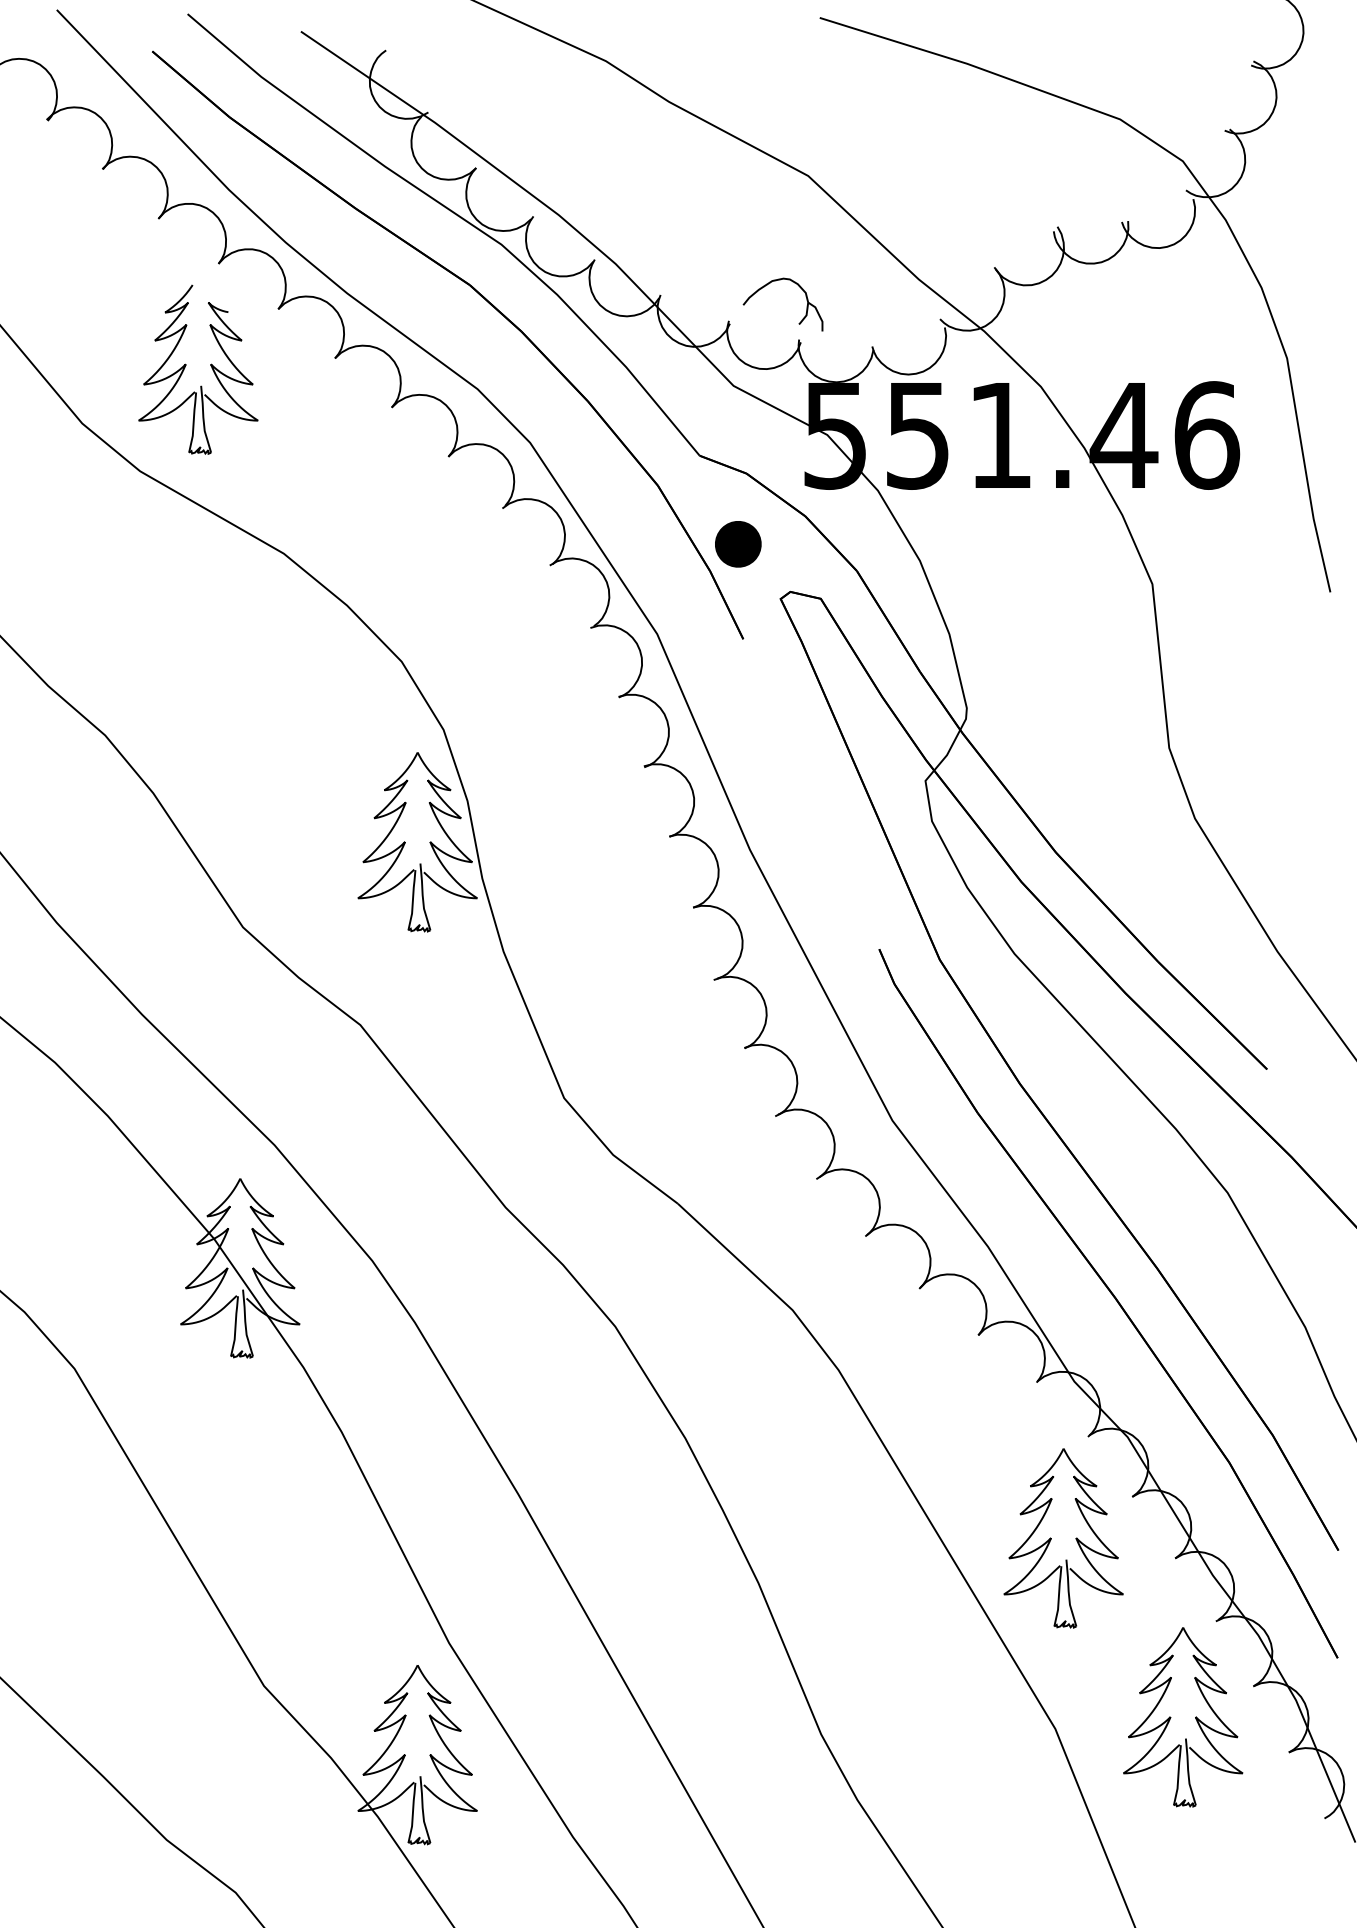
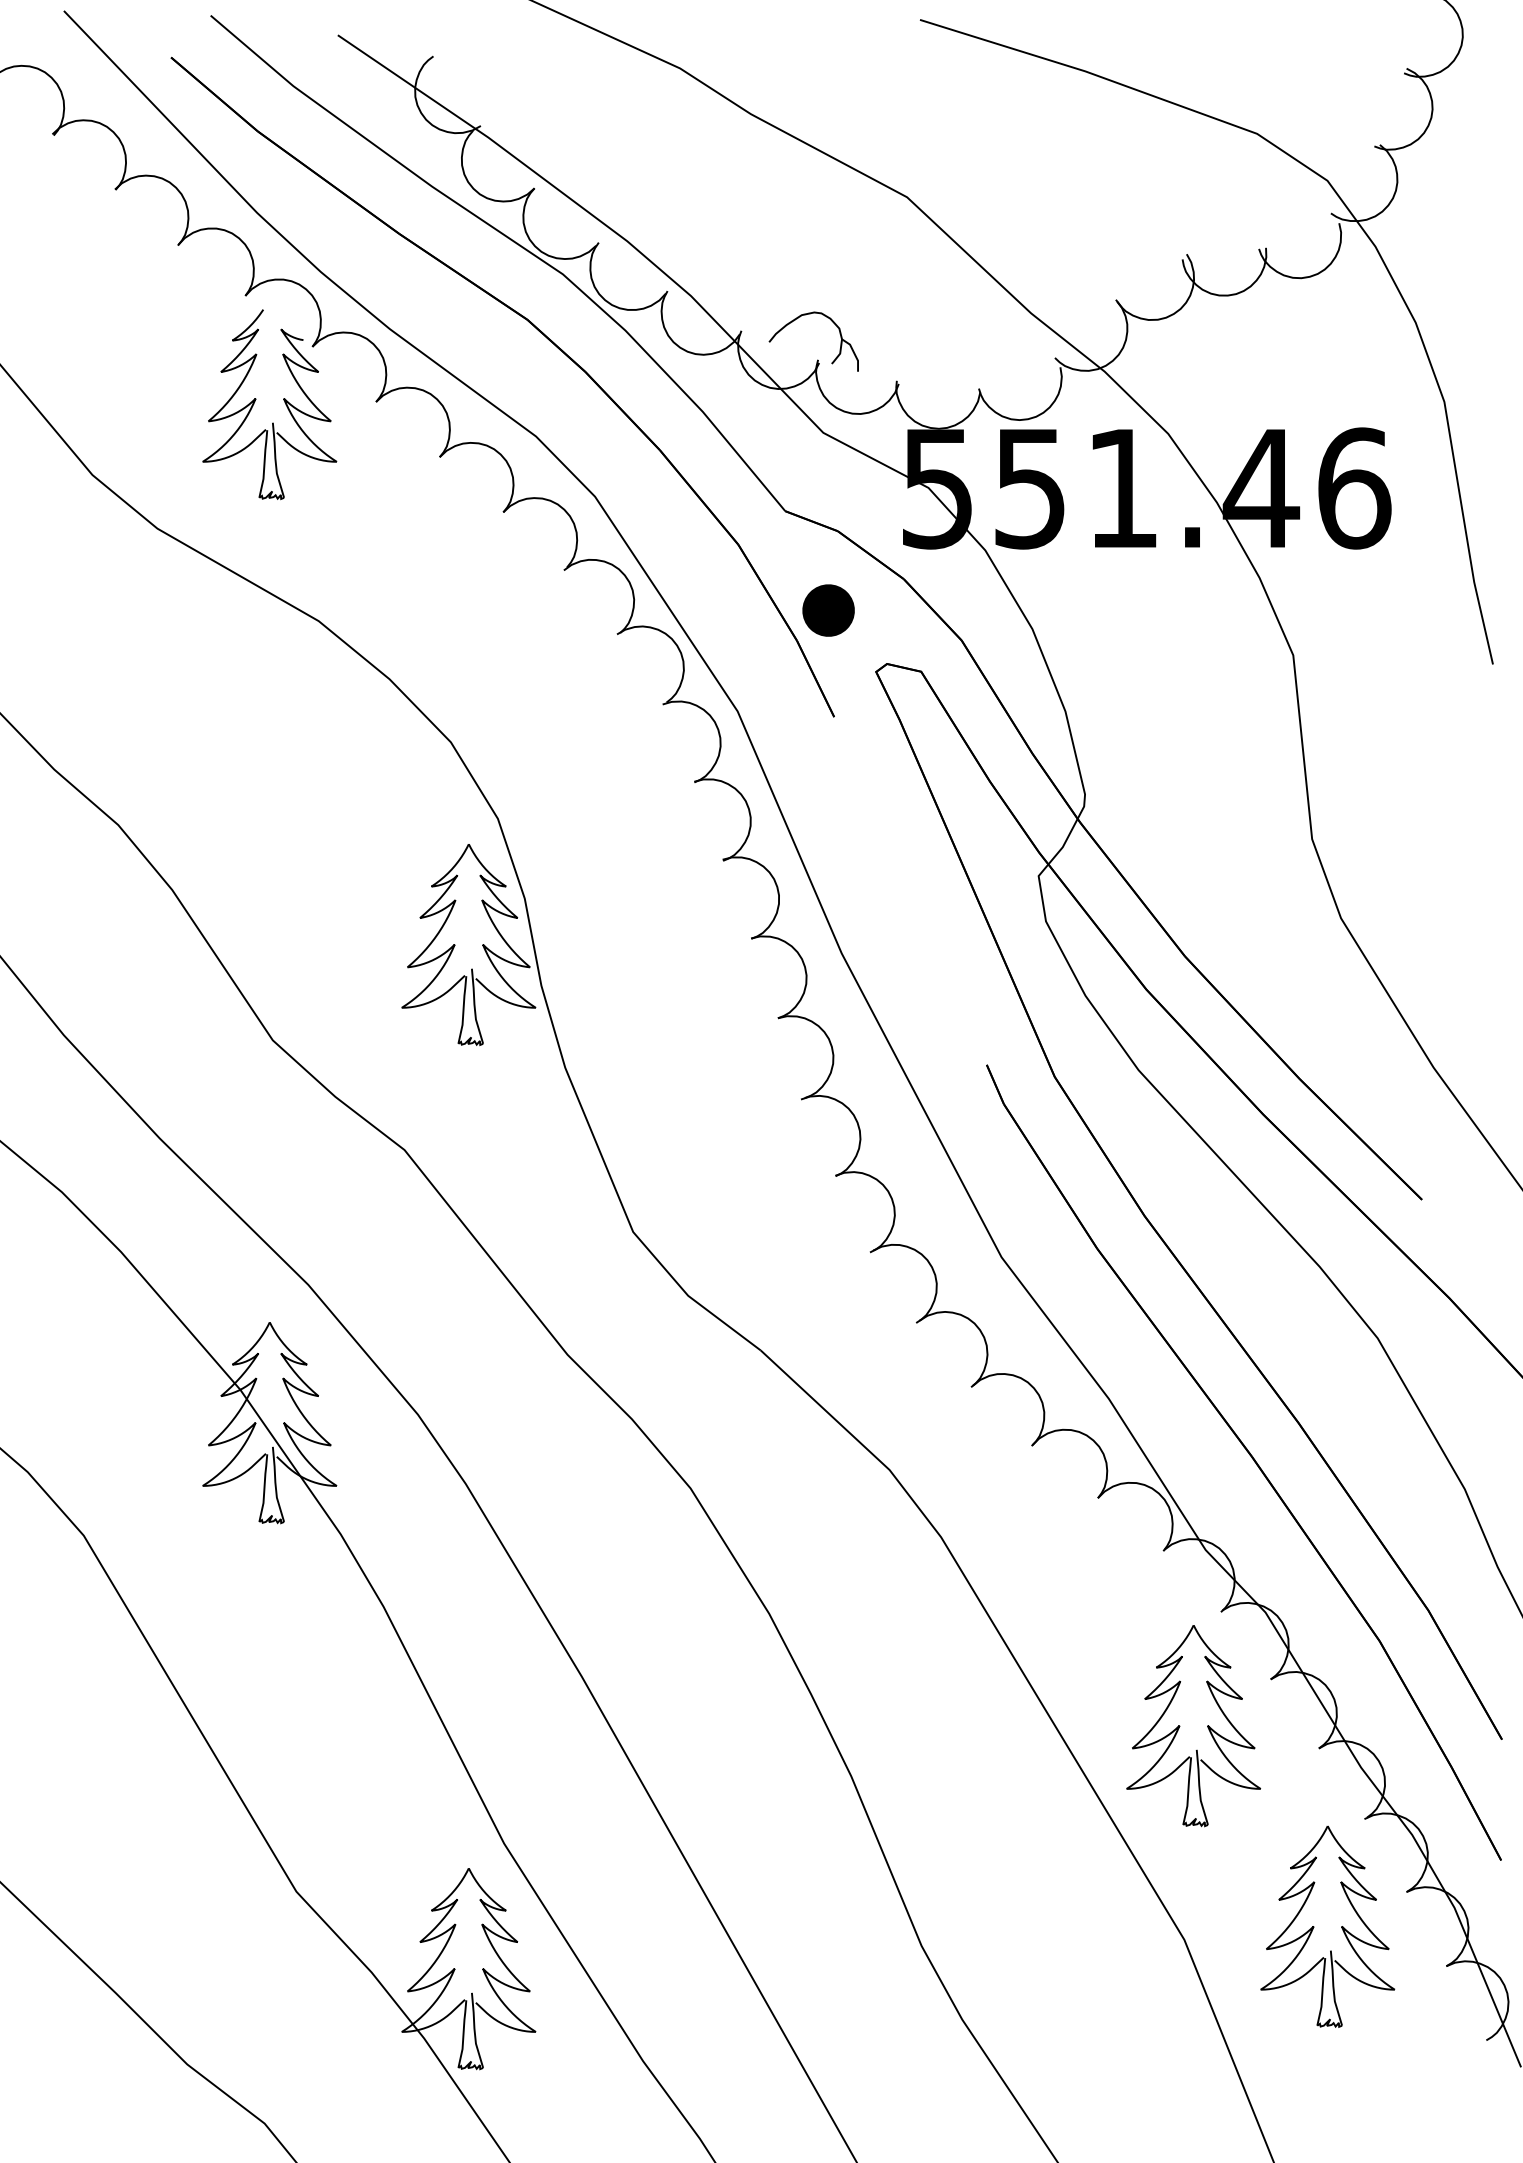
part: (799, 287) -> (832, 322), moved
part: (186, 365) -> (256, 399), moved

